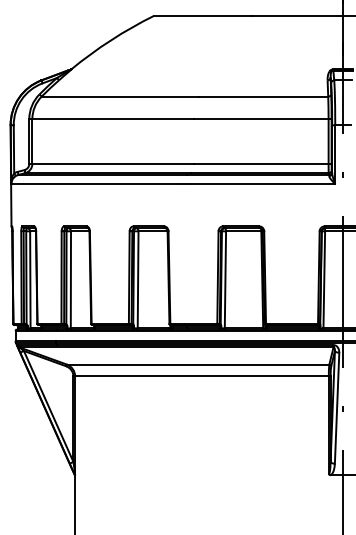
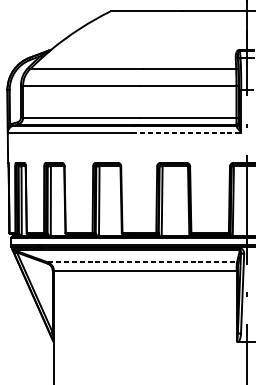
line: (259, 184) -> (186, 132), solid -> dashed
line: (198, 364) -> (142, 262), solid -> dashed

